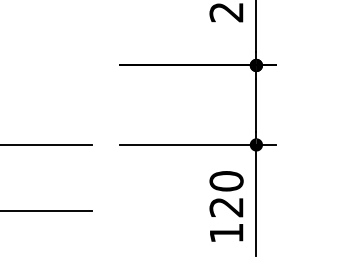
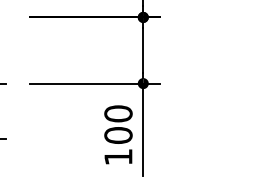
text: (226, 207) -> (118, 135), 120 -> 100

